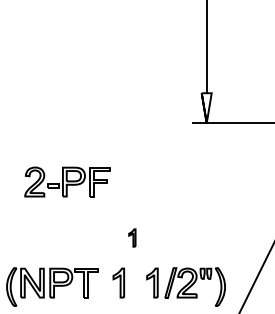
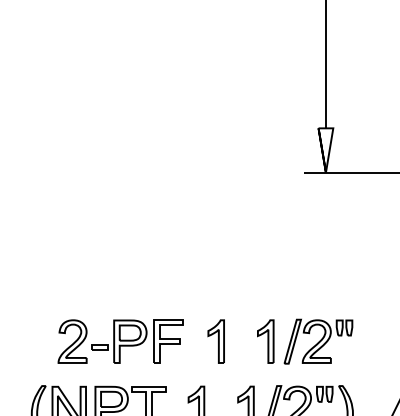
part: (67, 181) -> (120, 340), moved
part: (132, 237) -> (216, 340), size x1.67
part: (192, 237) -> (304, 340), added

